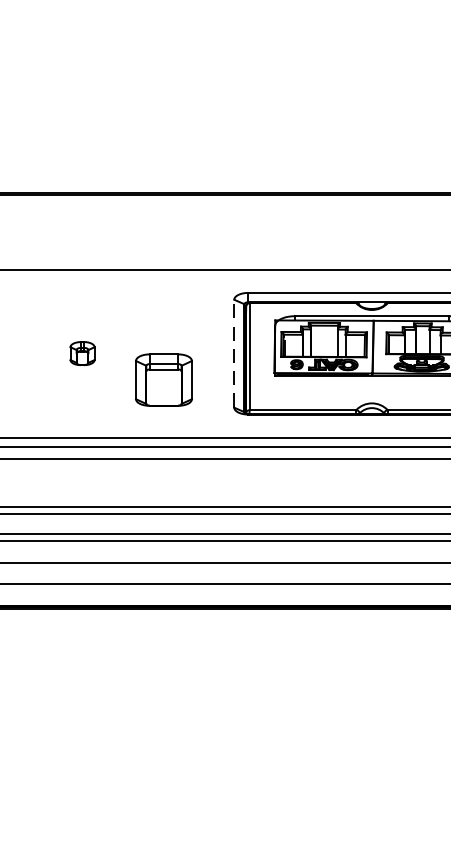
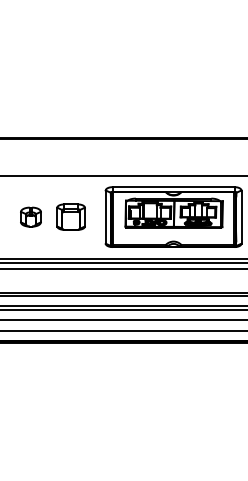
part: (81, 352) -> (30, 216), size x1.67
line: (233, 354) -> (105, 217), dashed -> solid
part: (162, 378) -> (70, 216), moved

